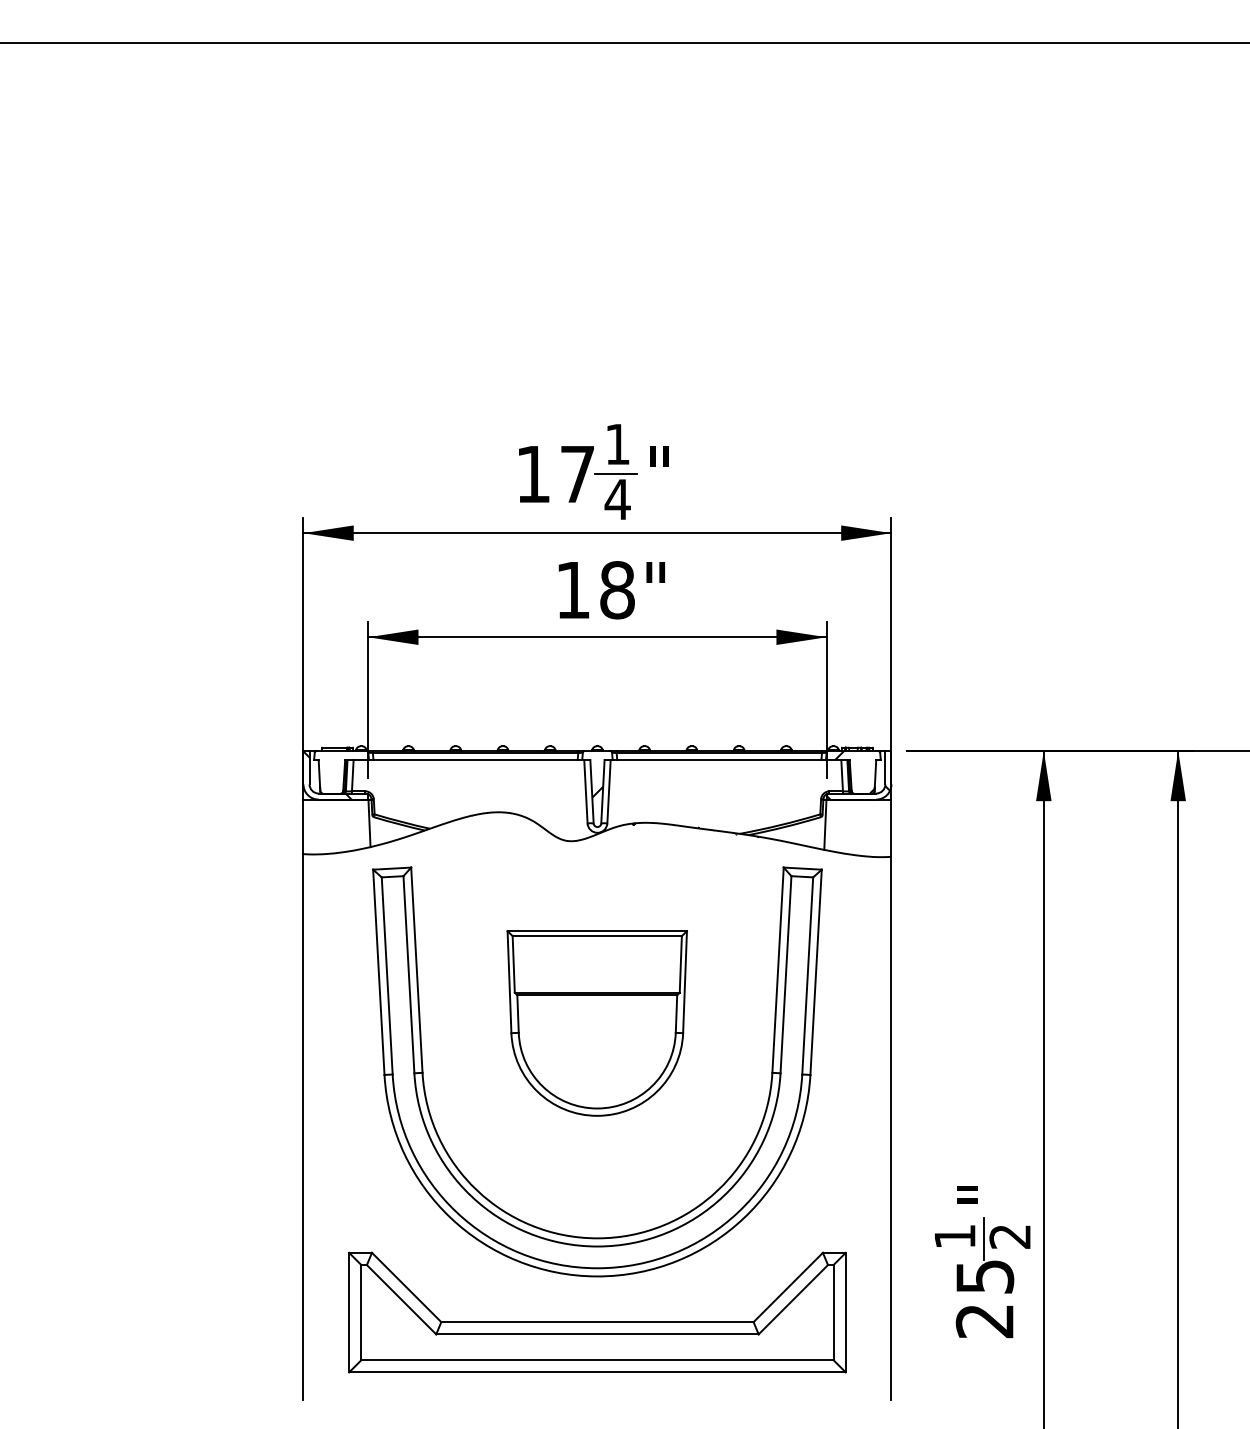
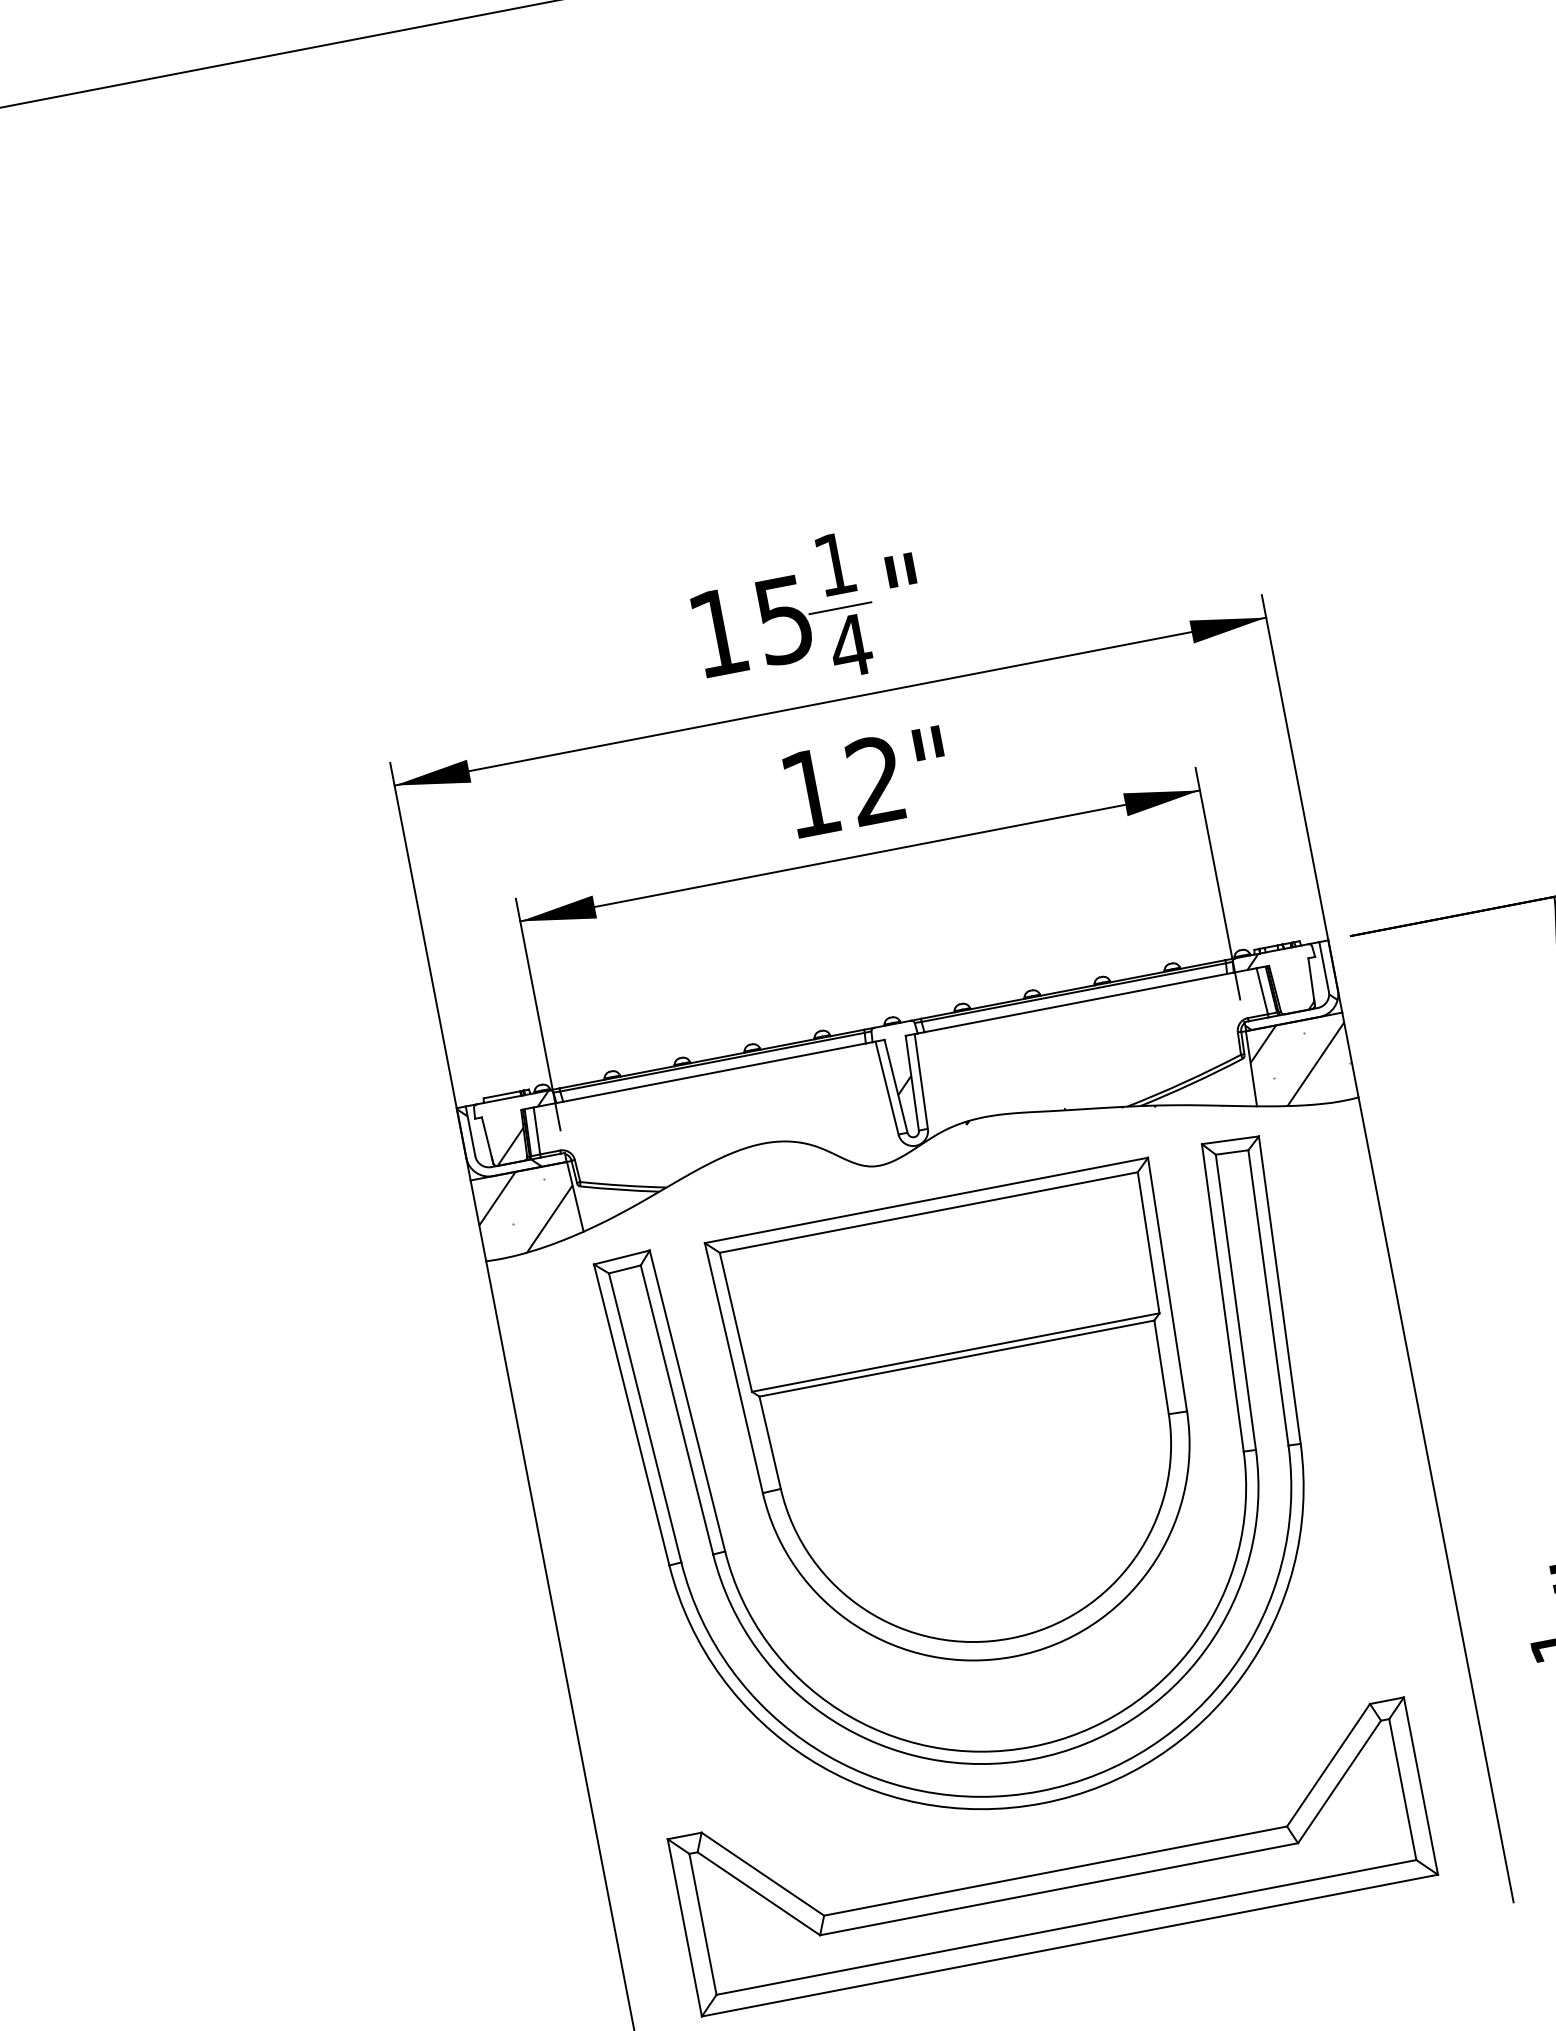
text: (577, 474) -> (784, 620), 17 -> 15
text: (617, 590) -> (876, 780), 18" -> 12"
hatch: (343, 771) -> (521, 1127), added
hatch: (336, 826) -> (527, 1210), added
hatch: (858, 826) -> (1301, 1061), added
part: (596, 1023) -> (968, 1428), size x1.67

